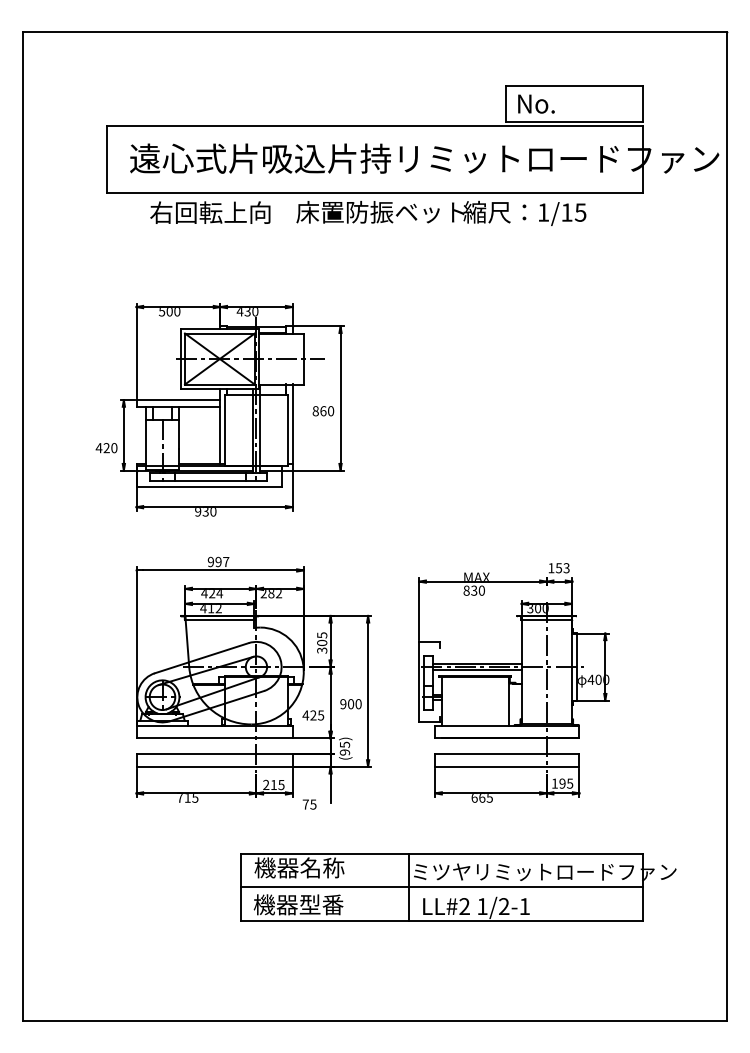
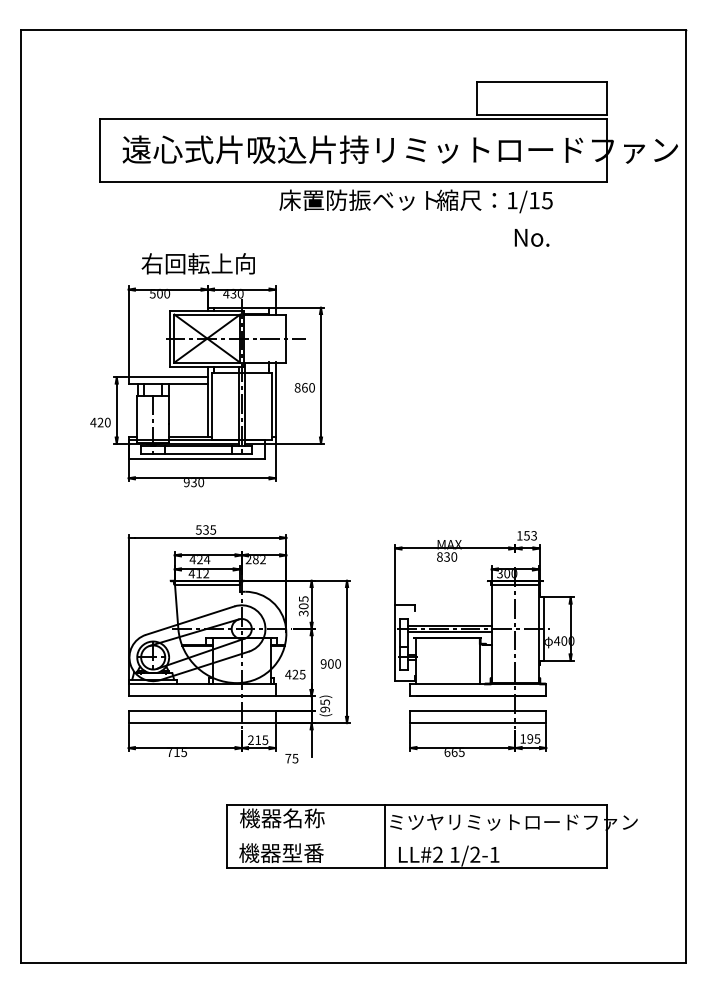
text: (536, 103) -> (532, 237), moved
text: (210, 212) -> (198, 263), moved
text: (218, 561) -> (205, 529), 997 -> 535
line: (441, 887) -> (416, 836), removed

